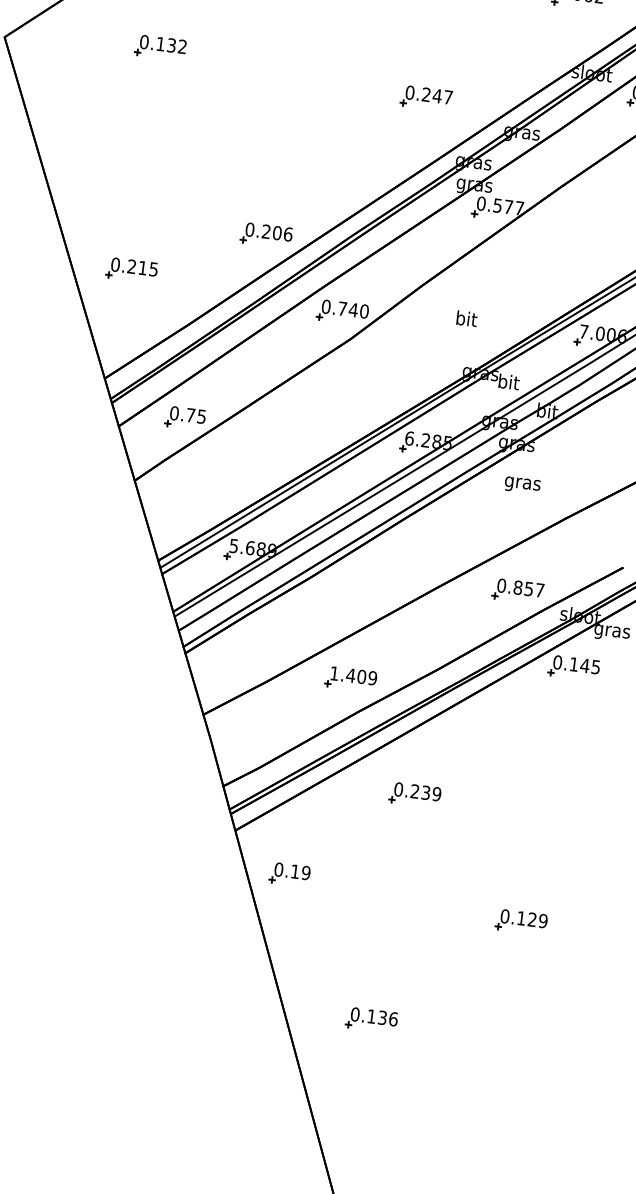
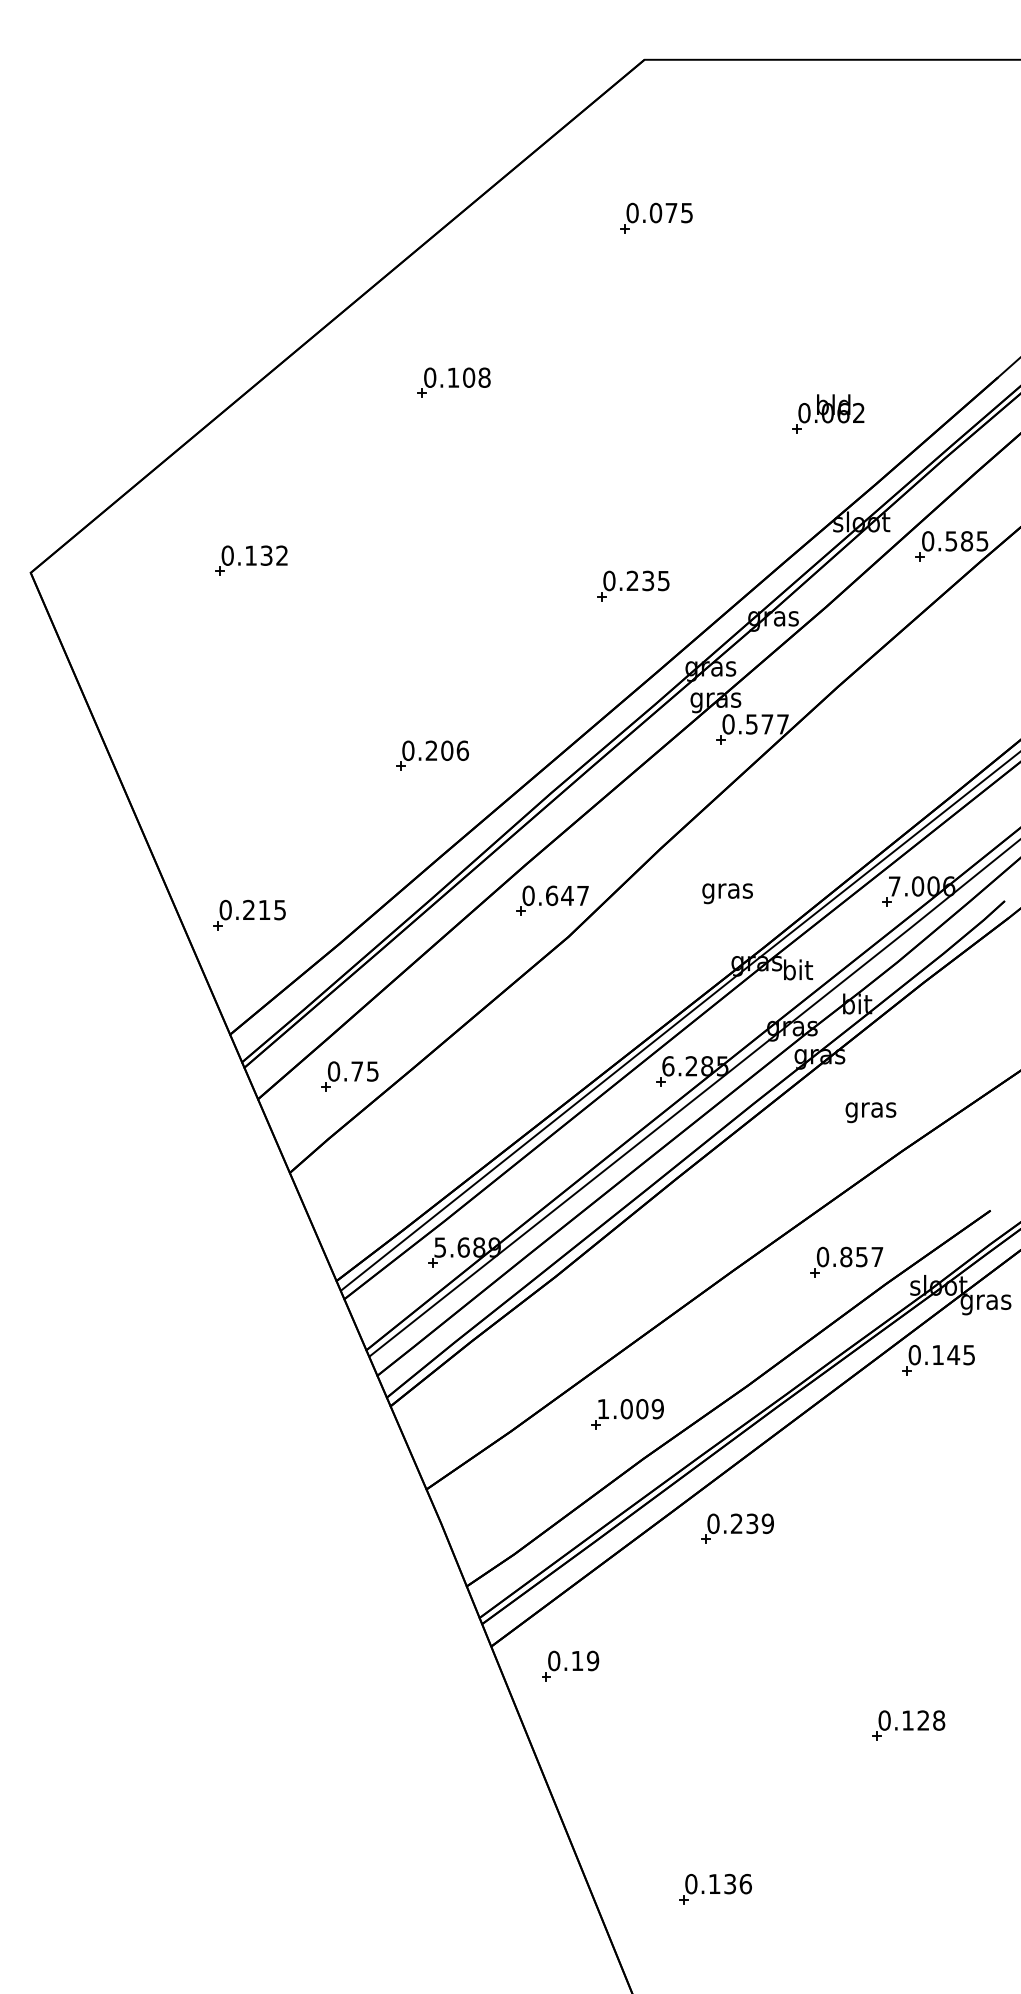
text: (442, 96) -> (655, 580), 0.247 -> 0.235
part: (266, 235) -> (432, 755), moved
part: (131, 269) -> (249, 914), moved
text: (353, 309) -> (567, 895), 0.740 -> 0.647
text: (466, 320) -> (727, 891), bit -> gras
text: (522, 485) -> (870, 1112), moved
text: (350, 675) -> (626, 1409), 1.409 -> 1.009
part: (415, 794) -> (737, 1528), moved
part: (289, 874) -> (570, 1665), moved
text: (543, 921) -> (939, 1720), 0.129 -> 0.128

